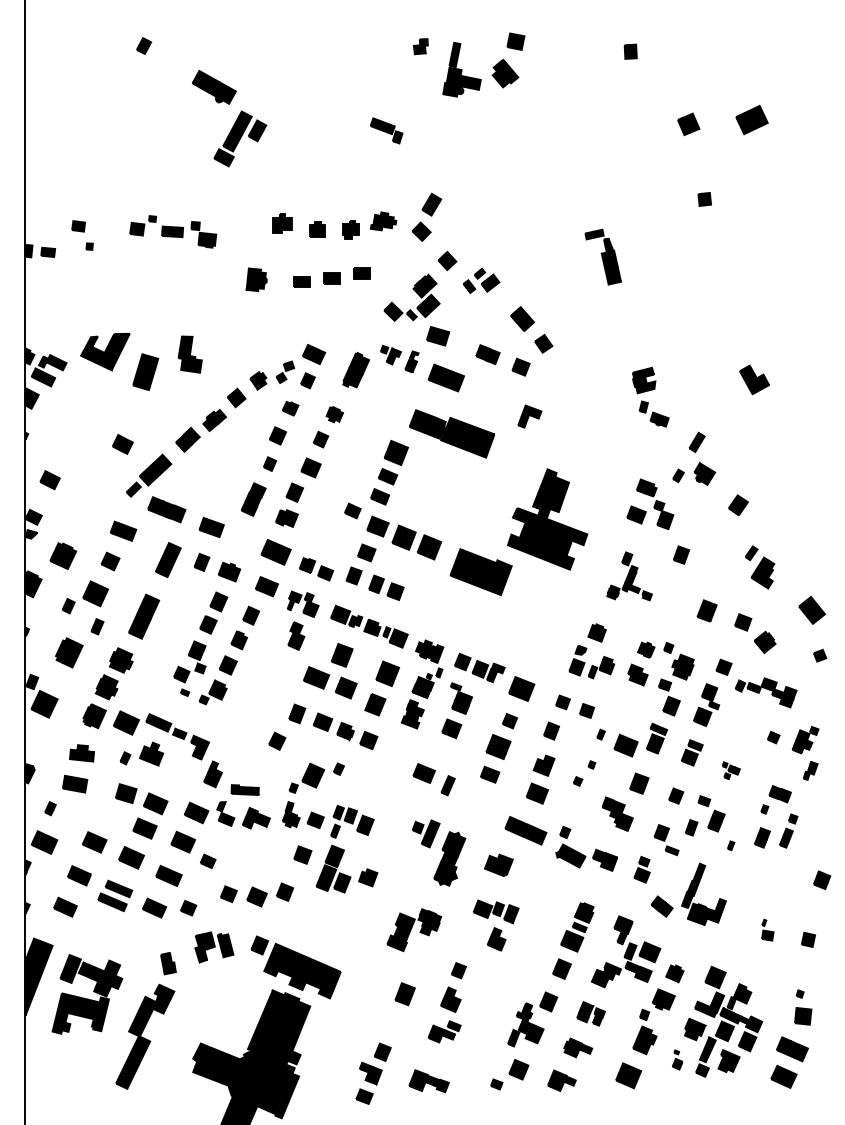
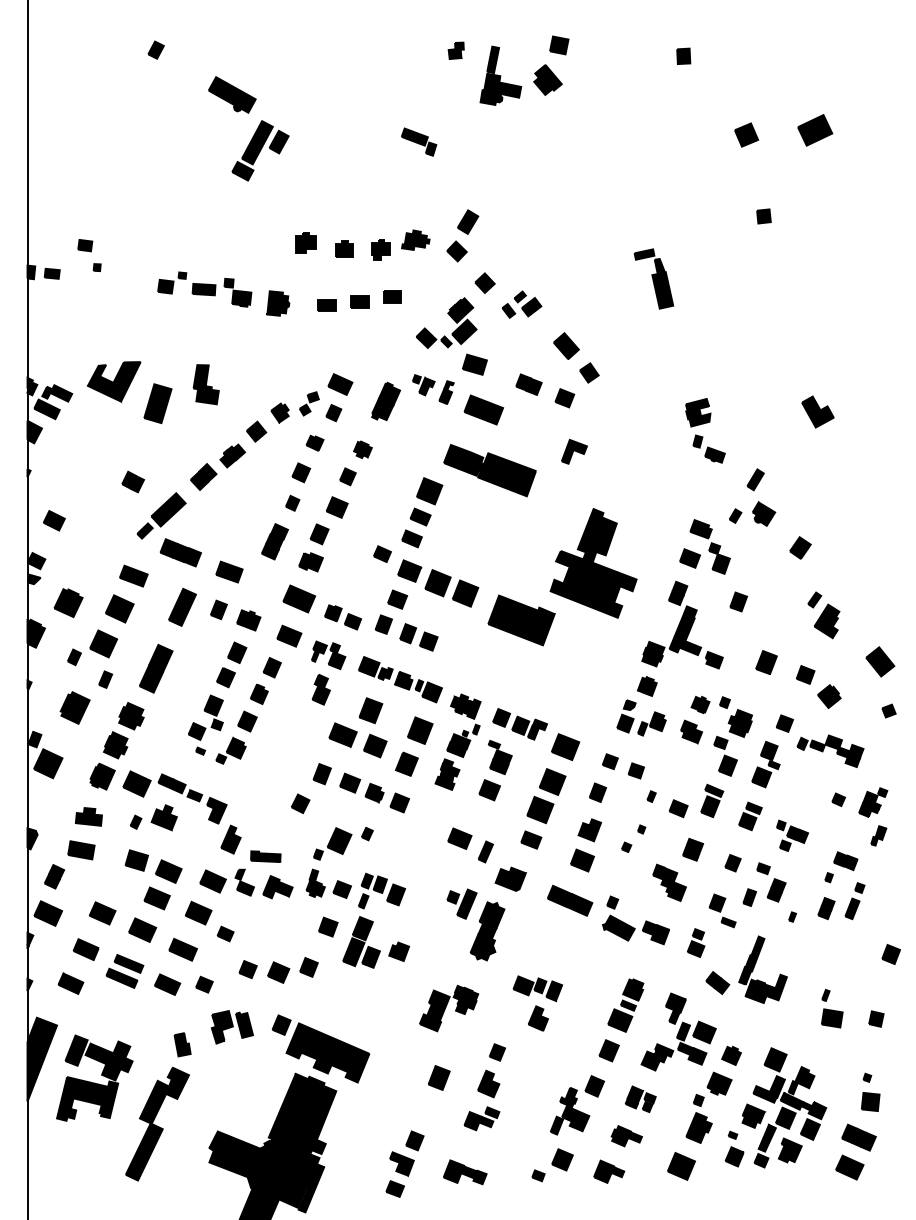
part: (172, 231) -> (204, 289), moved
part: (110, 561) -> (119, 608), size x1.43
part: (629, 575) -> (682, 624), size x1.67
part: (509, 720) -> (552, 781), size x1.67
part: (625, 745) -> (678, 808), size x0.71
part: (731, 770) -> (792, 835), size x1.67
part: (50, 808) -> (54, 876), size x1.67
part: (498, 864) -> (510, 878), moved
part: (767, 930) -> (832, 1008), size x1.67
part: (677, 1060) -> (734, 1149), size x1.67

